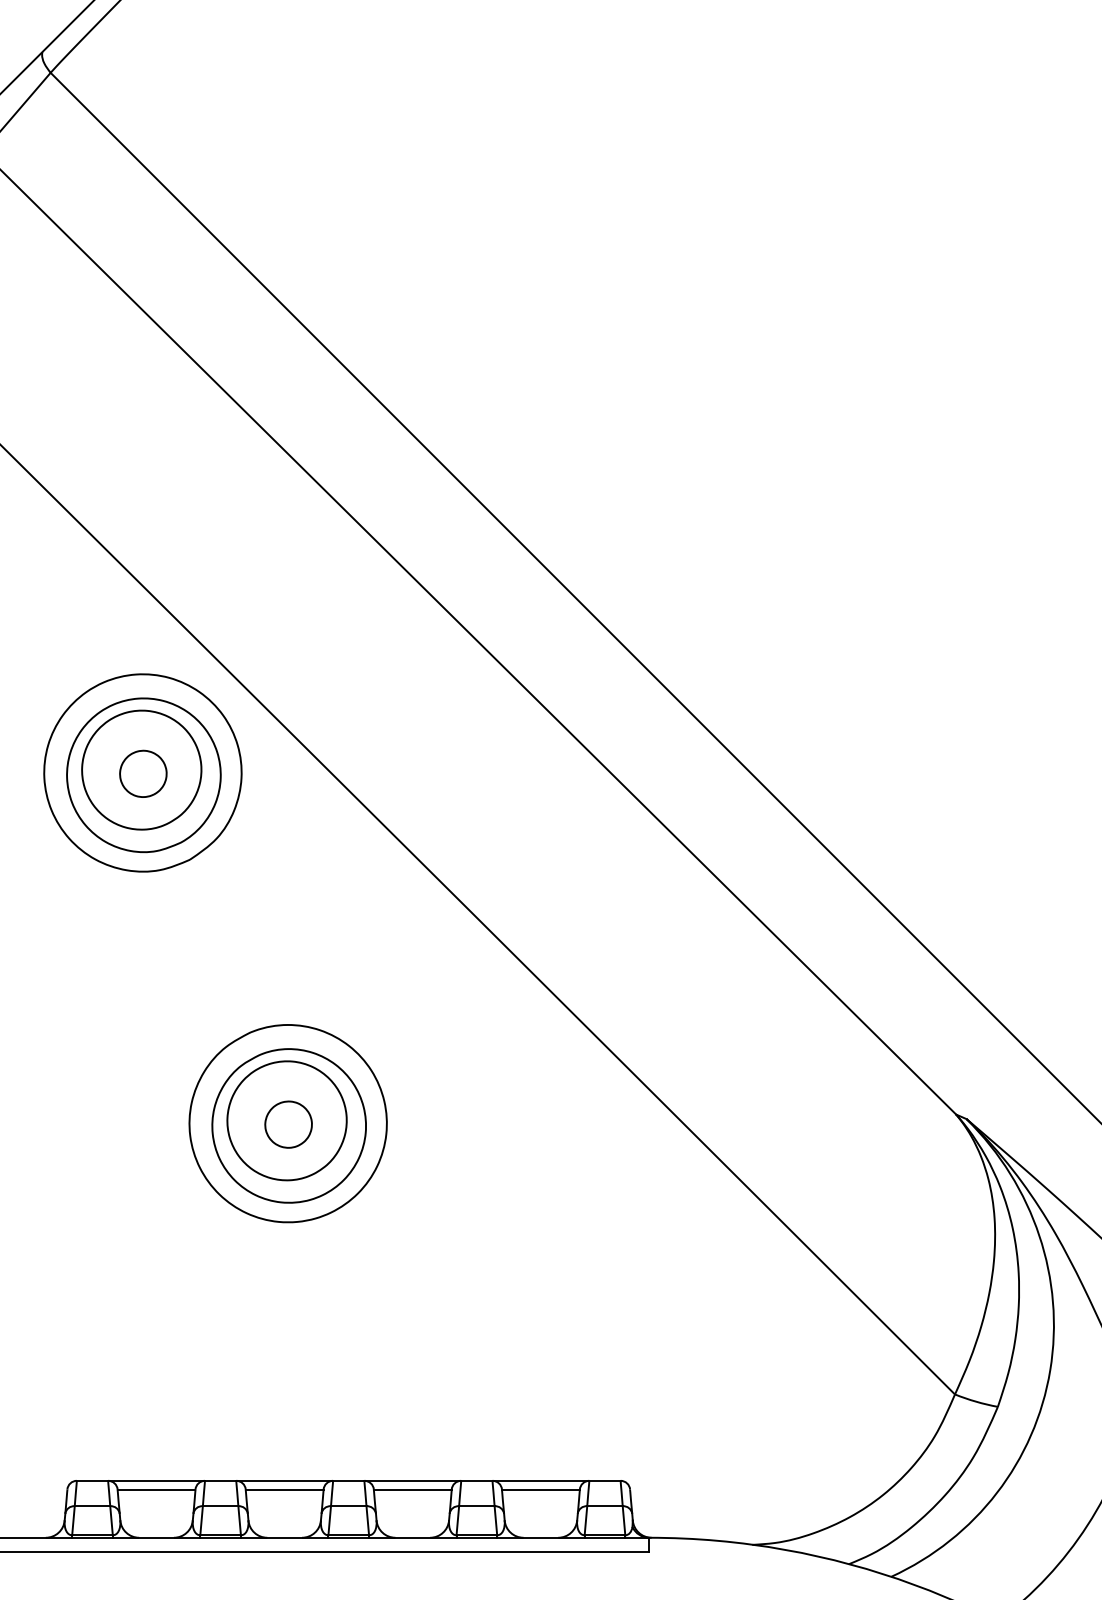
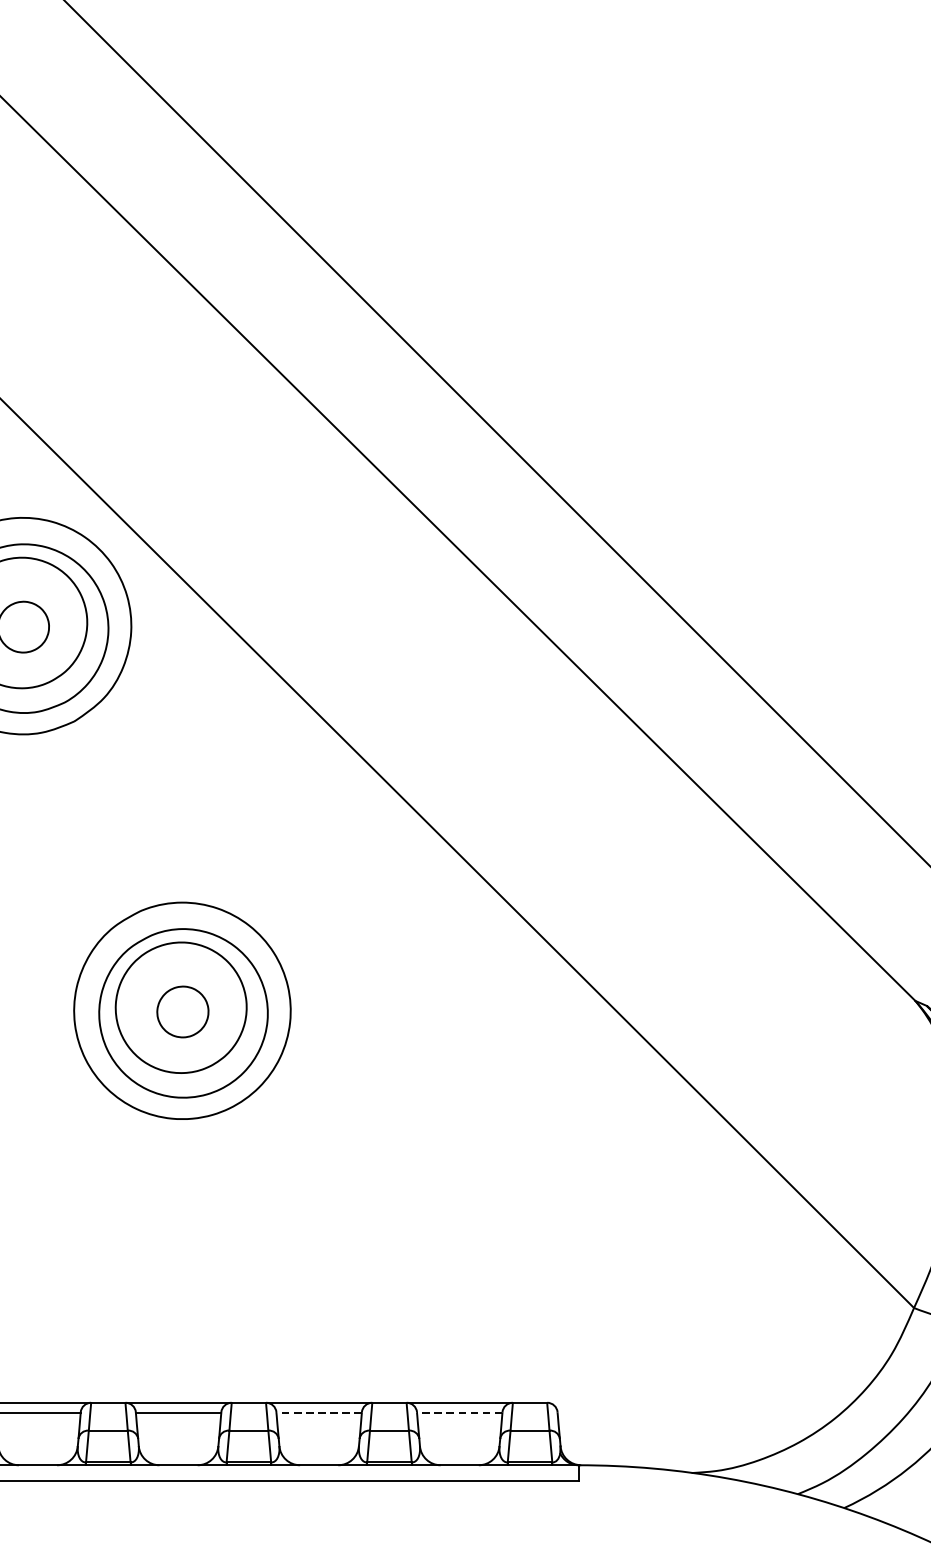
line: (412, 1490) -> (318, 1413), solid -> dashed
line: (540, 1490) -> (459, 1413), solid -> dashed

